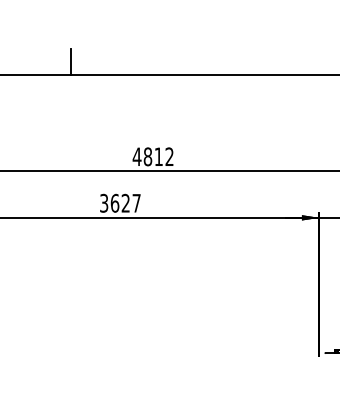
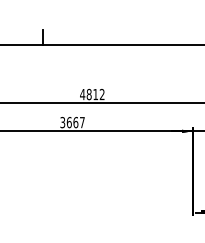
text: (125, 203) -> (75, 122), 3627 -> 3667

